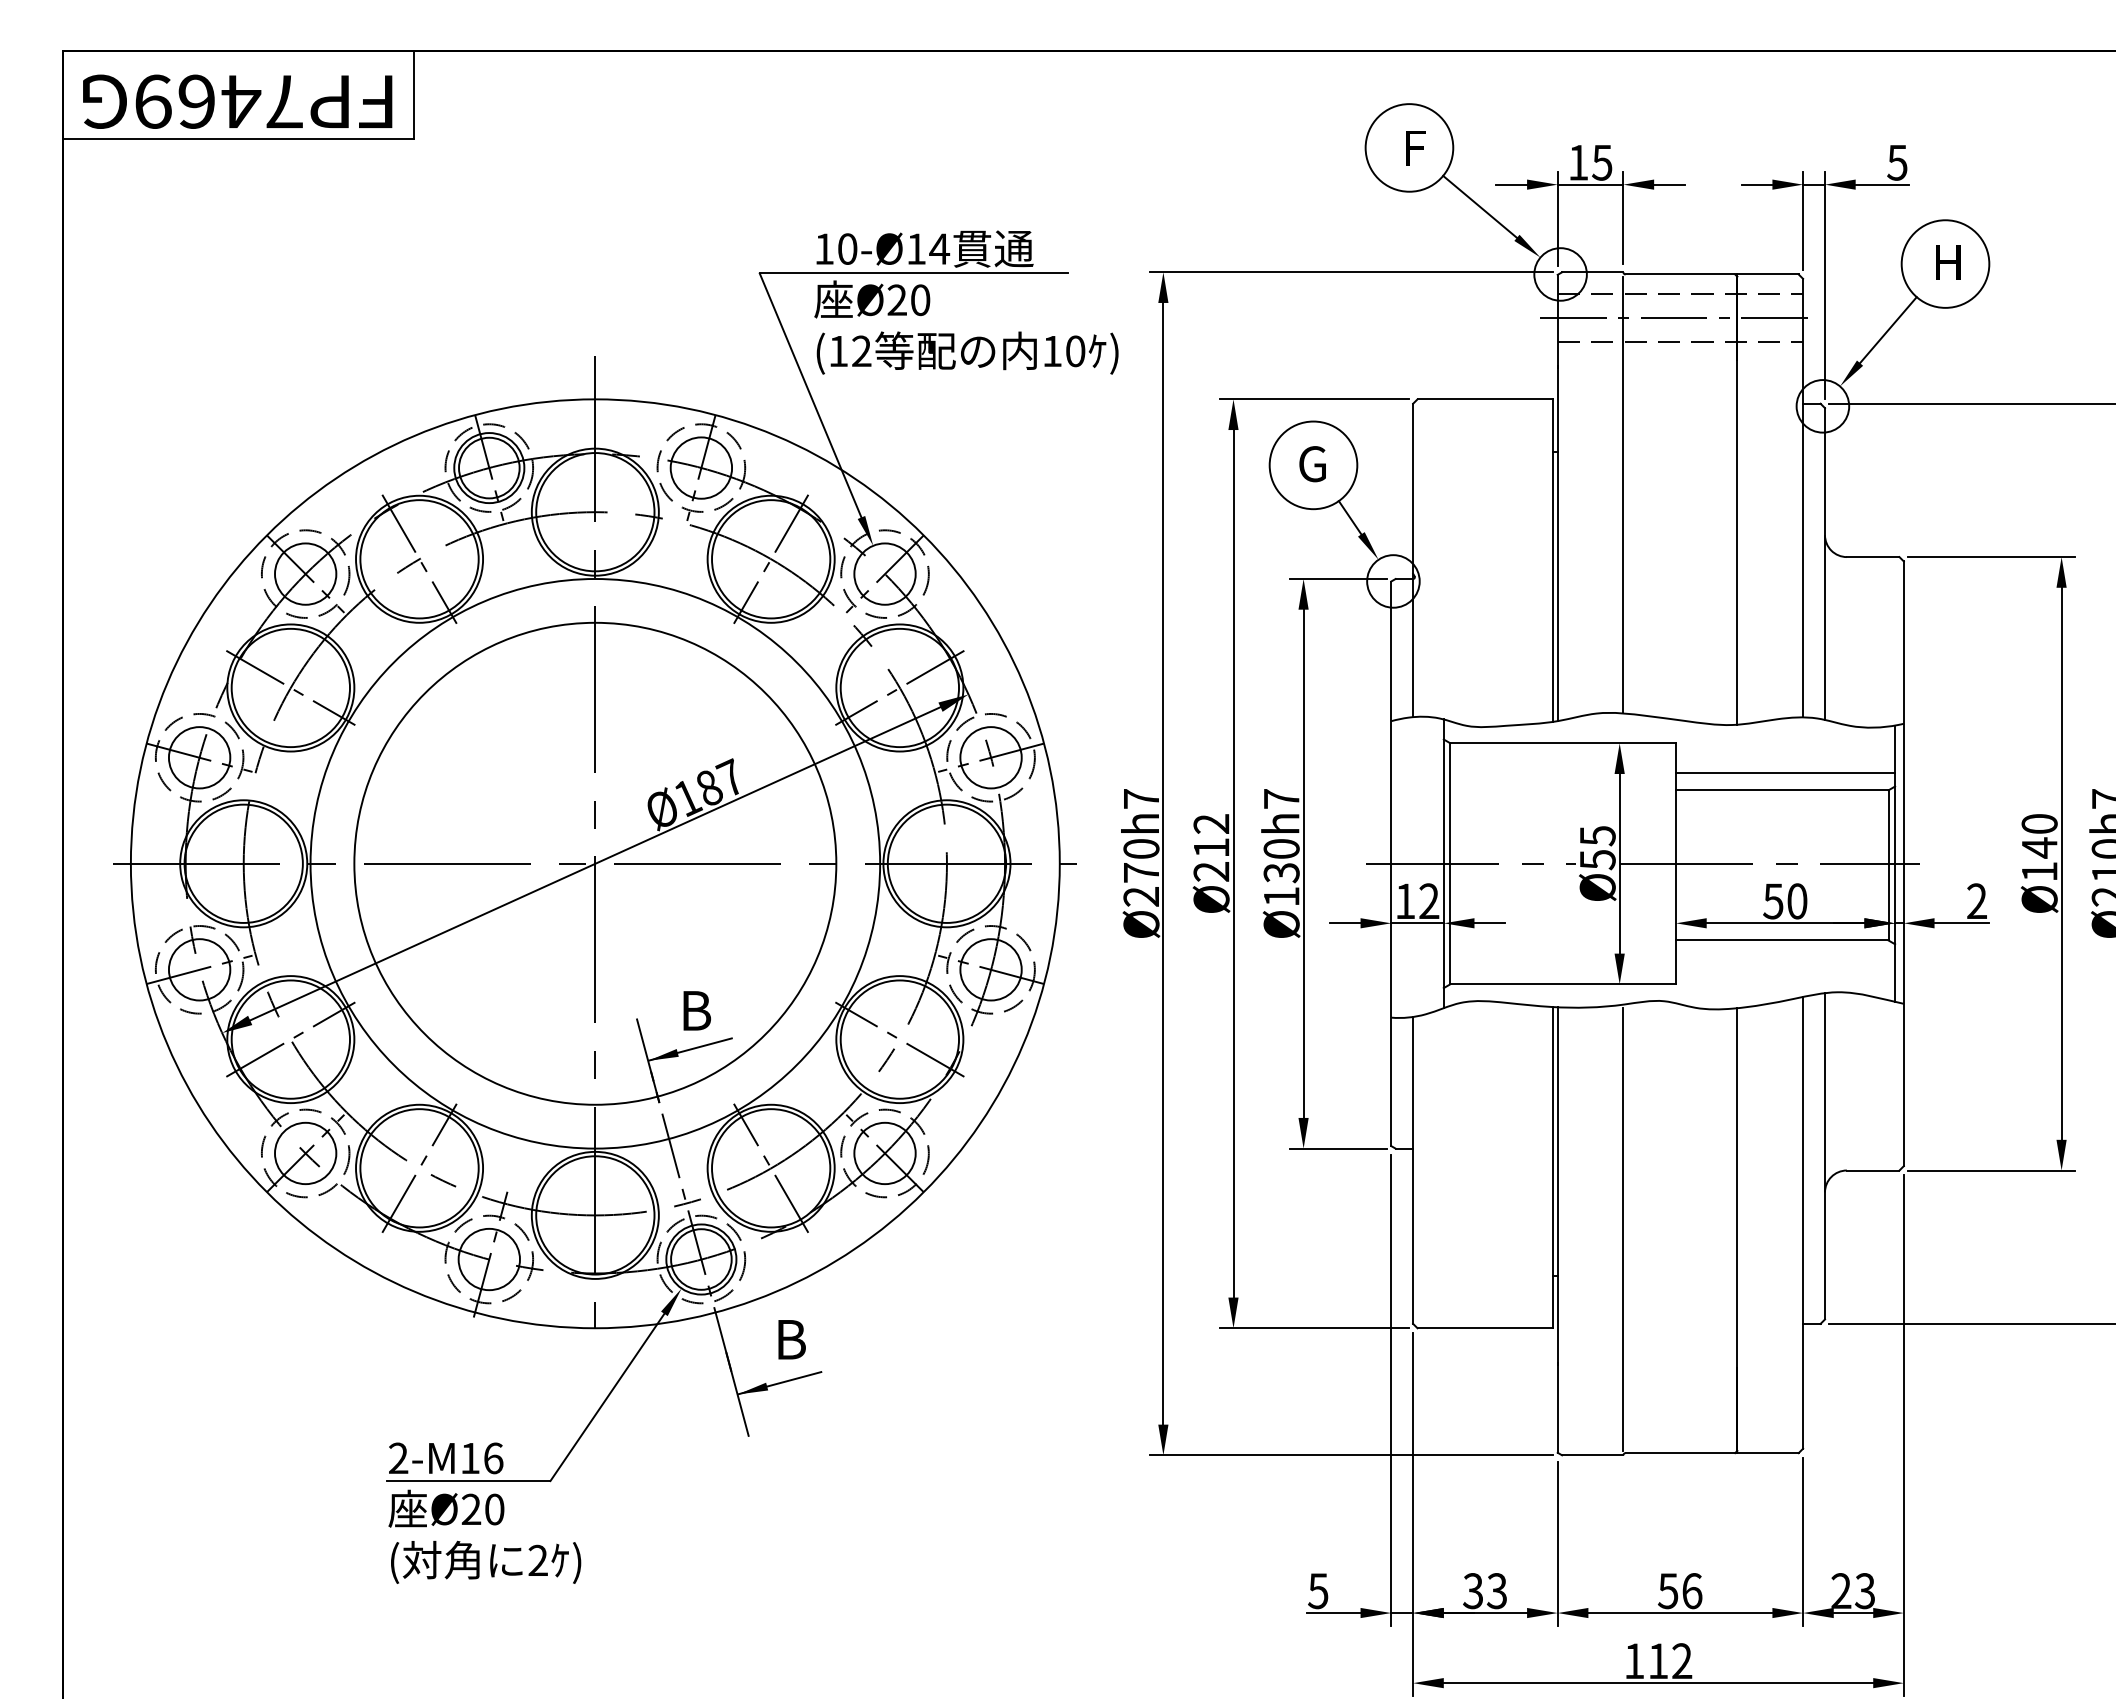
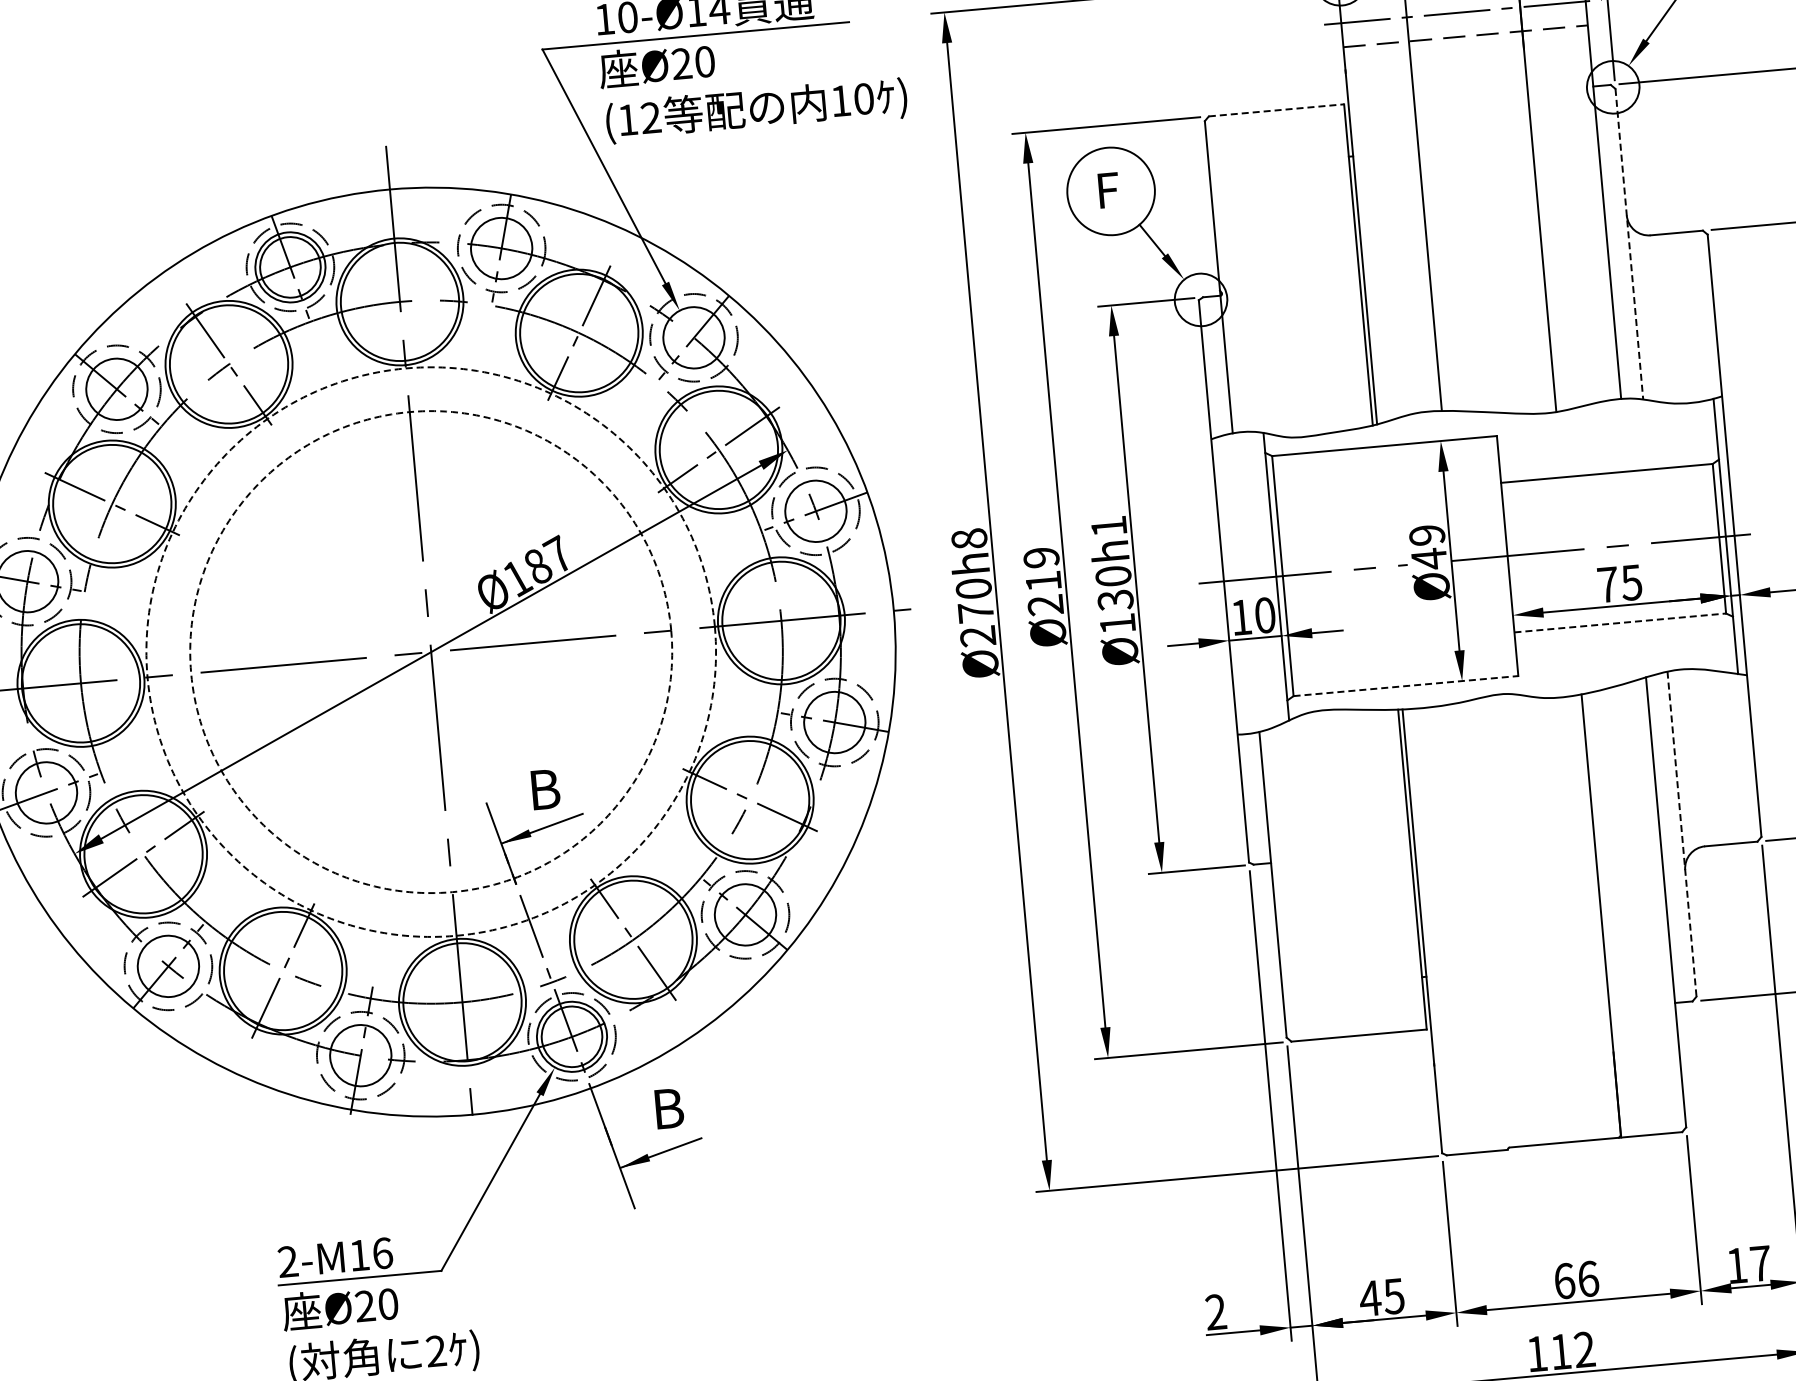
line: (1485, 399) -> (1276, 110), solid -> dashed
text: (1312, 464) -> (1110, 190), G -> F
line: (1824, 564) -> (1628, 244), solid -> dashed
line: (1785, 772) -> (1608, 455), removed
text: (1141, 798) -> (969, 538), Ø270h7 -> Ø270h8
text: (1281, 798) -> (1108, 526), Ø130h7 -> Ø130h1
text: (1211, 823) -> (1041, 557), Ø212 -> Ø219
text: (1597, 848) -> (1428, 547), Ø55 -> Ø49
circle: (595, 863) -> (431, 651), solid -> dashed
circle: (595, 863) -> (431, 651), solid -> dashed
text: (1429, 901) -> (1265, 615), 12 -> 10
text: (1785, 901) -> (1620, 583), 50 -> 75
line: (1782, 940) -> (1620, 622), solid -> dashed
line: (1563, 984) -> (1406, 686), solid -> dashed
line: (1824, 1156) -> (1681, 834), solid -> dashed
line: (1623, 1229) -> (1487, 924), removed
text: (1318, 1591) -> (1216, 1312), 5 -> 2
text: (1484, 1591) -> (1381, 1297), 33 -> 45
text: (1667, 1591) -> (1563, 1281), 56 -> 66
text: (1853, 1591) -> (1749, 1265), 23 -> 17

